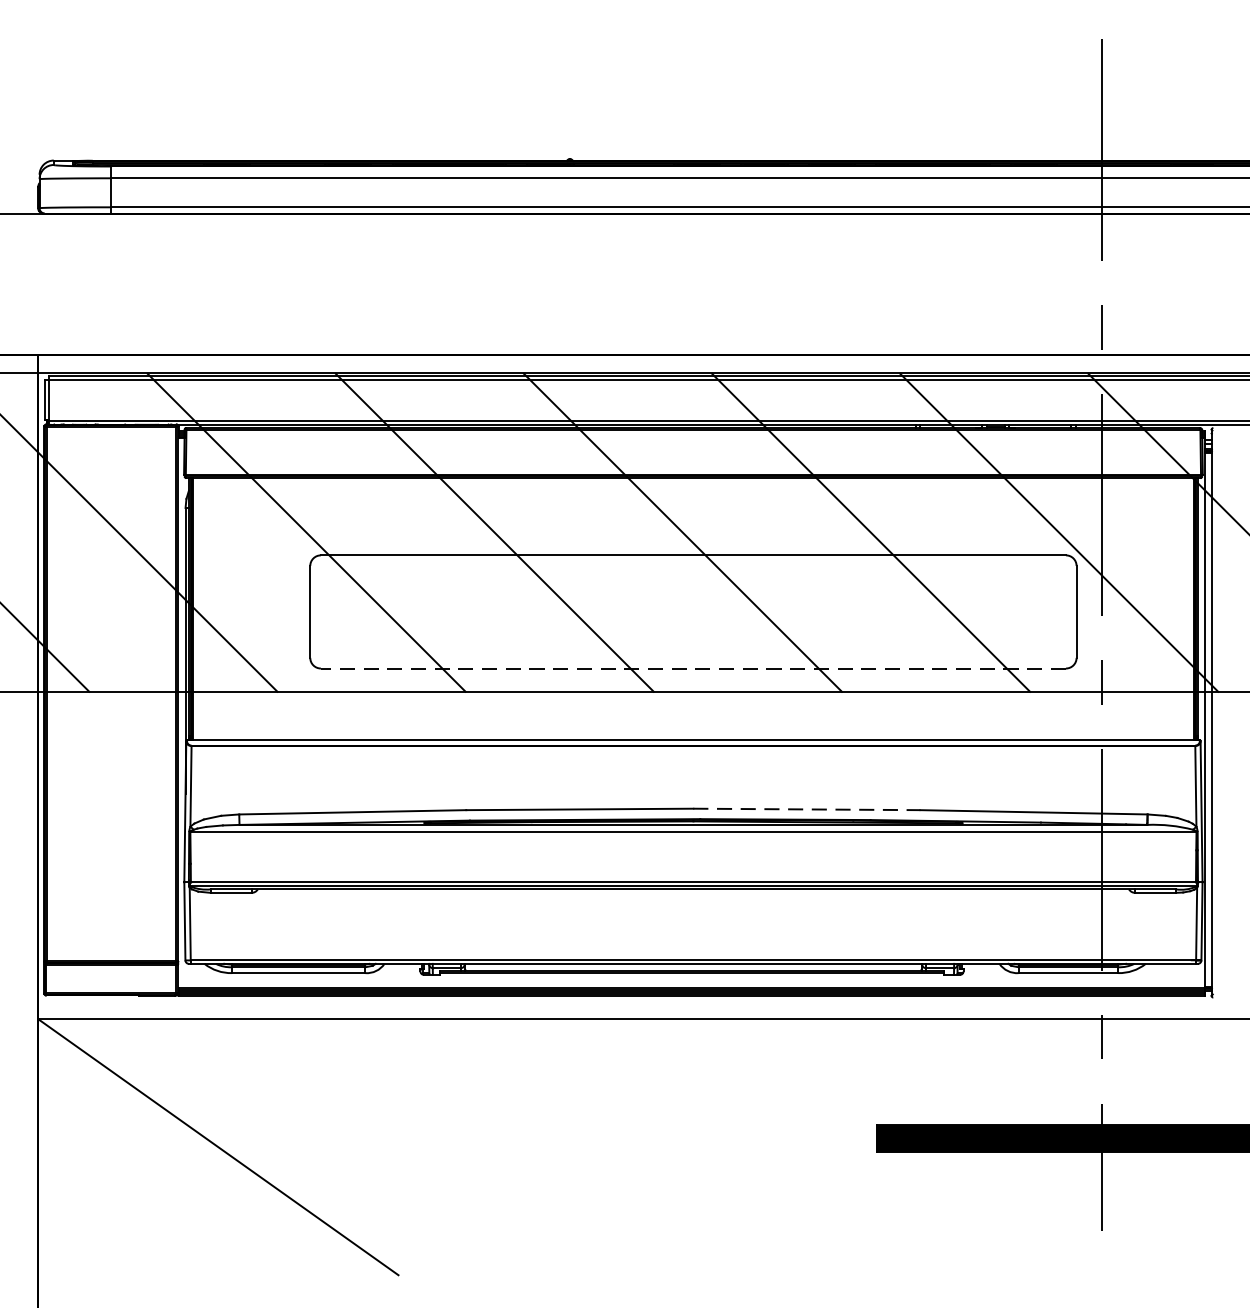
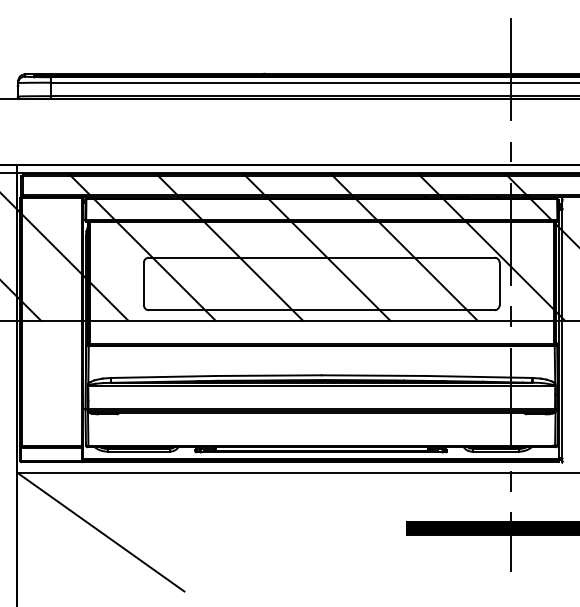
line: (692, 669) -> (321, 310), dashed -> solid
line: (807, 809) -> (374, 375), dashed -> solid

